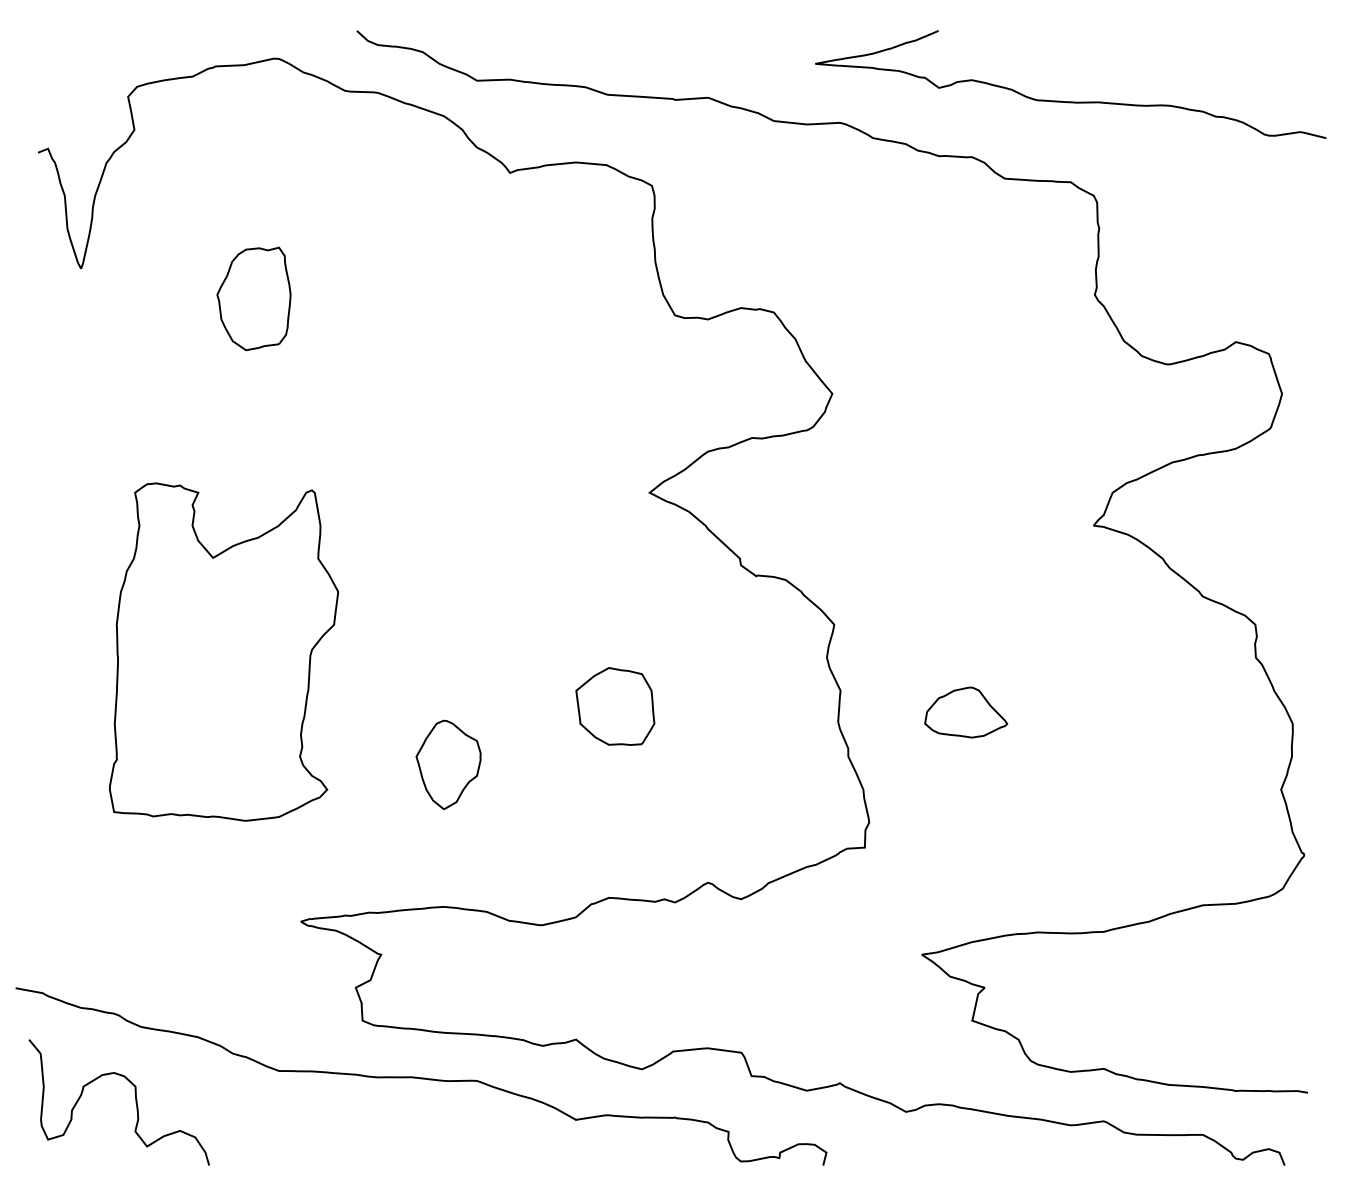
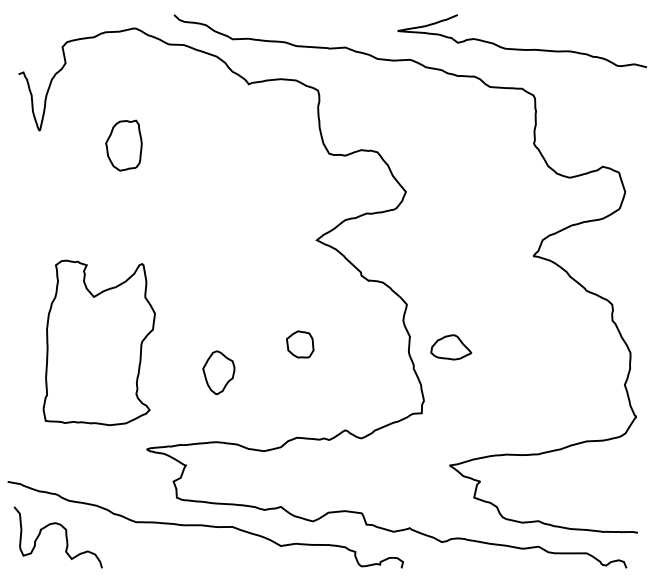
part: (222, 651) -> (98, 342), moved
part: (616, 706) -> (300, 344), size x0.7
part: (966, 712) -> (451, 347), moved

